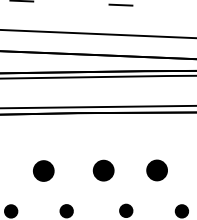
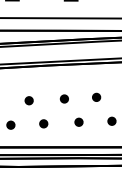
part: (157, 168) -> (96, 96), size x0.62
part: (101, 169) -> (63, 98), size x0.62
part: (42, 170) -> (28, 100), size x0.62

